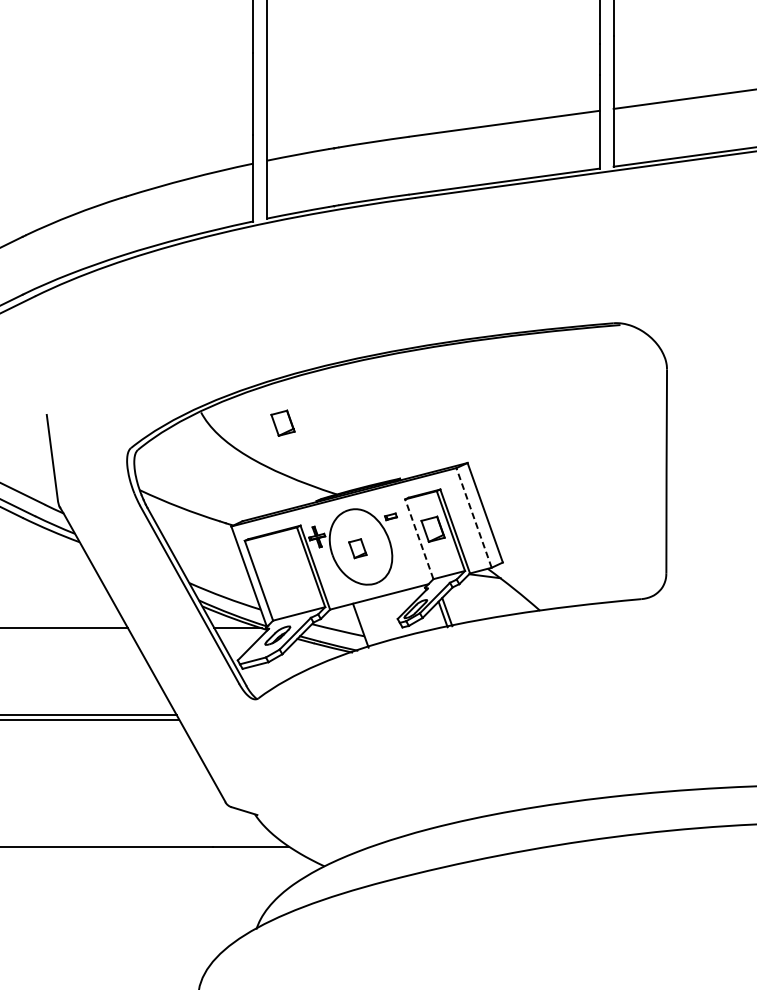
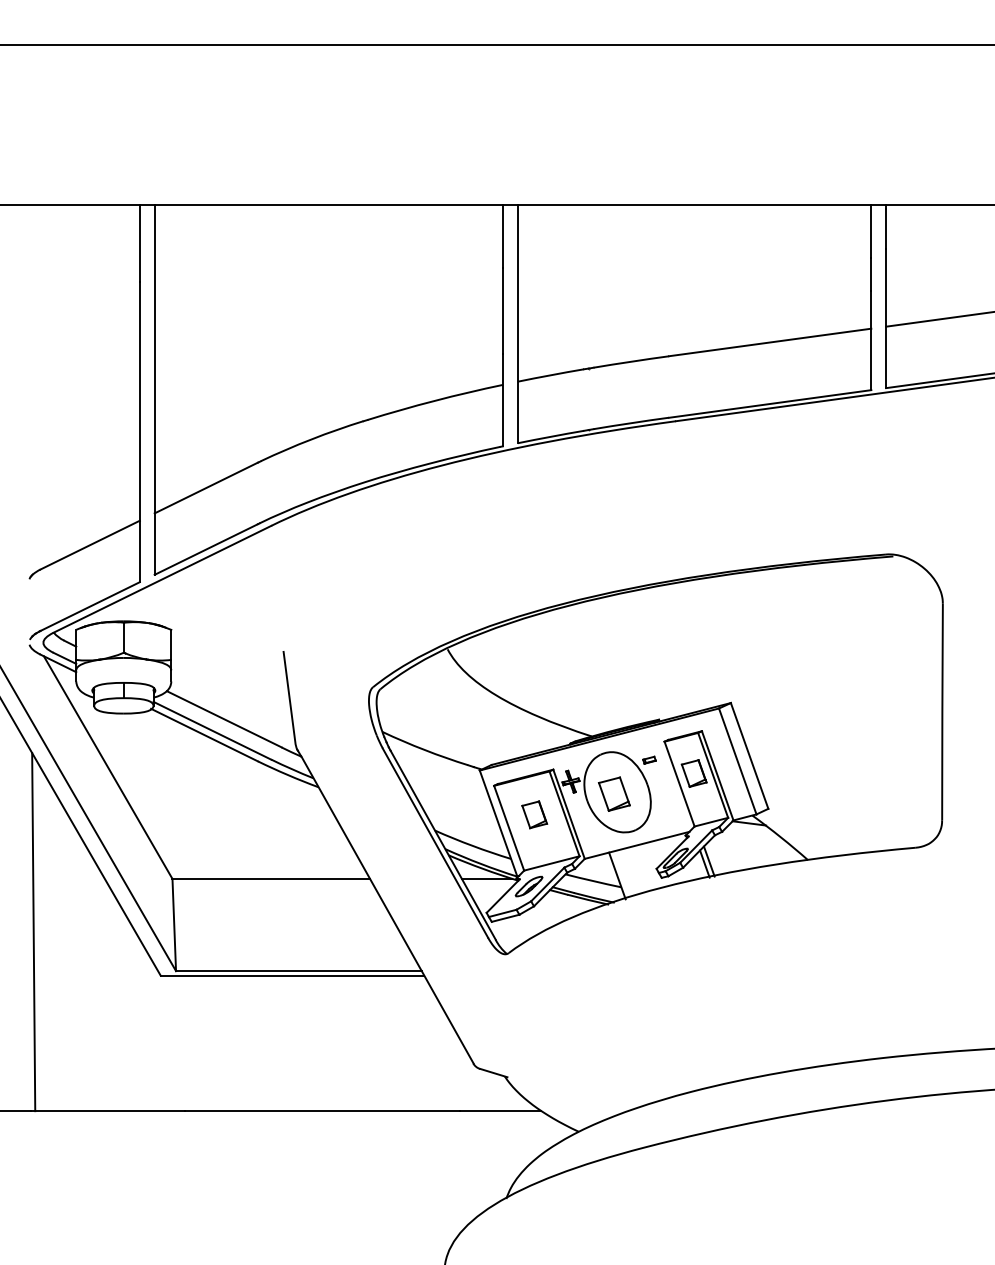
part: (282, 422) -> (534, 814), moved
line: (473, 517) -> (737, 760), dashed -> solid
line: (419, 539) -> (679, 784), dashed -> solid
part: (357, 548) -> (613, 793), size x1.67

